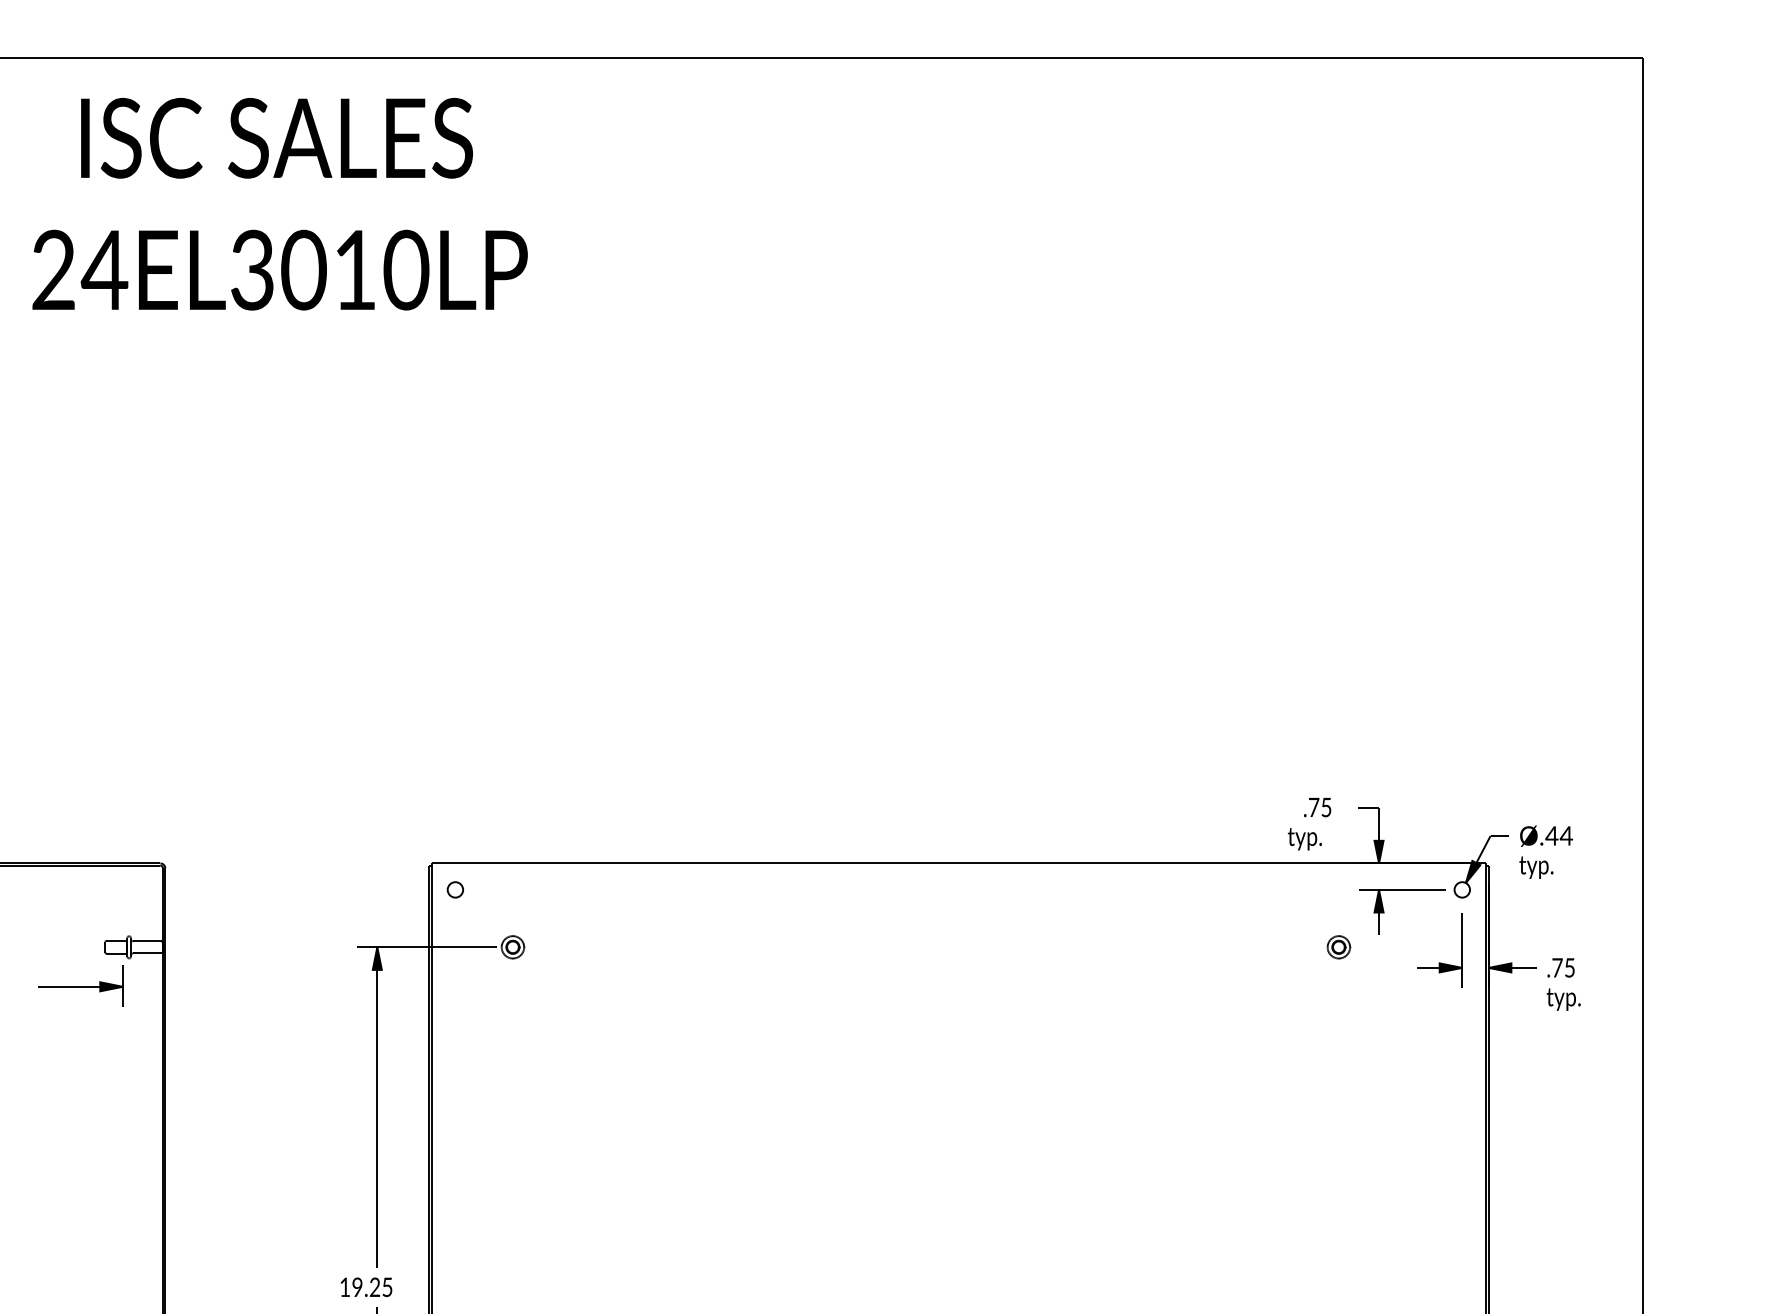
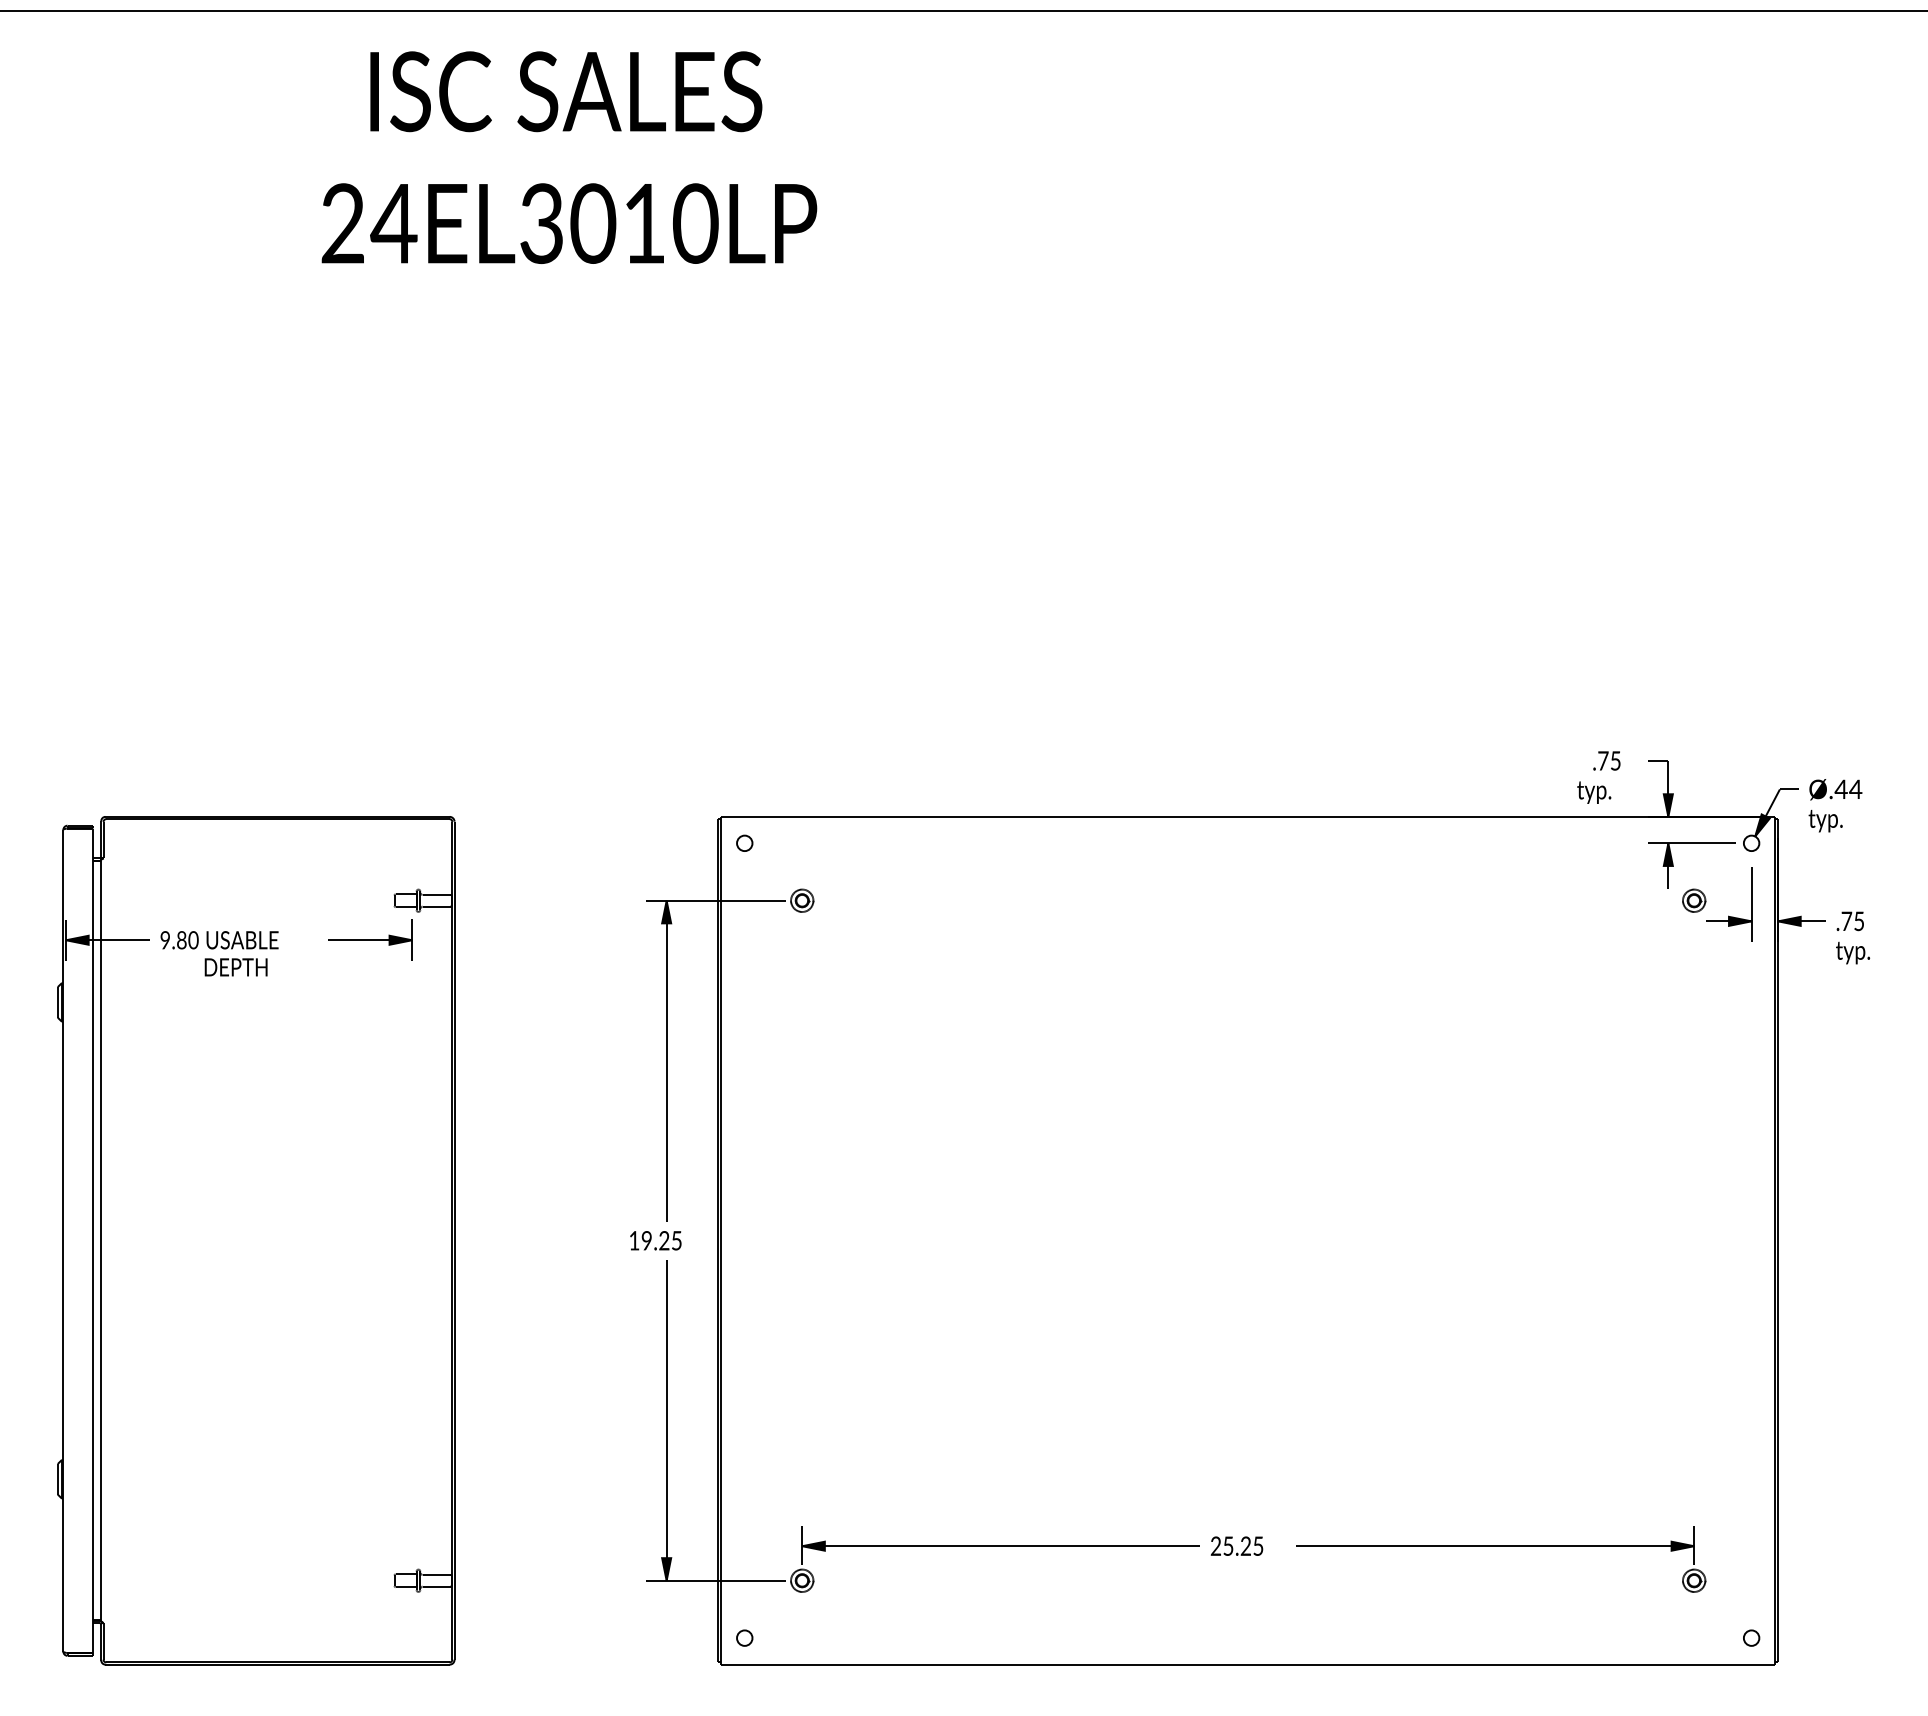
part: (1339, 947) -> (1694, 900), moved

